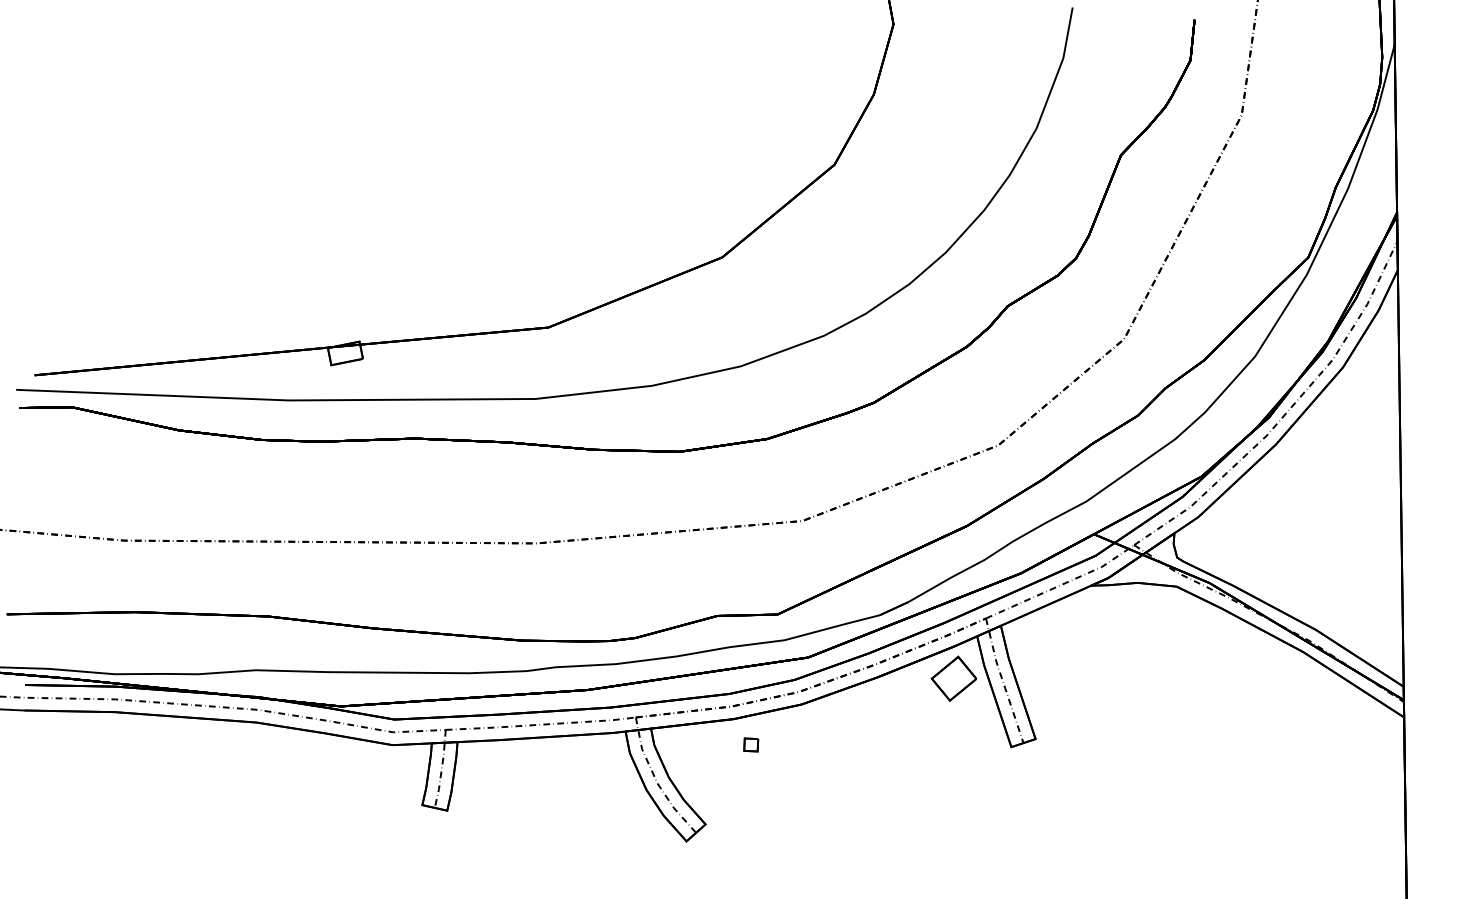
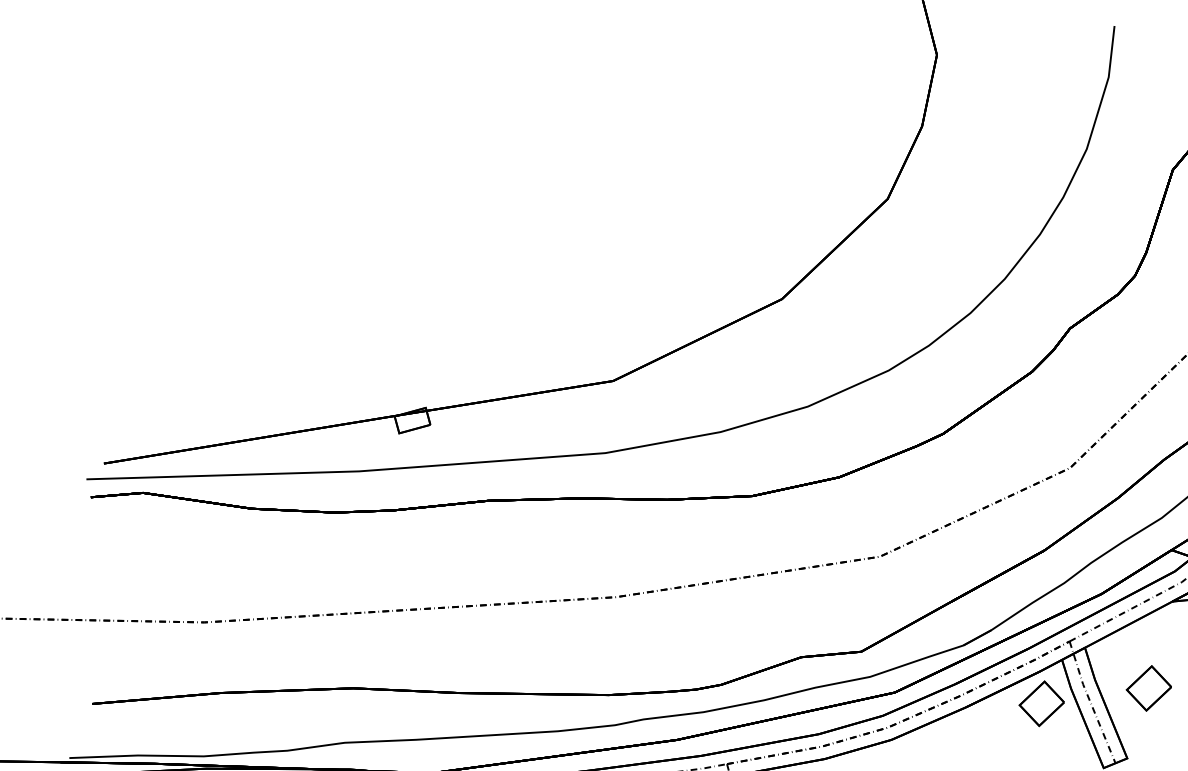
part: (1061, 670) -> (1148, 688), added

